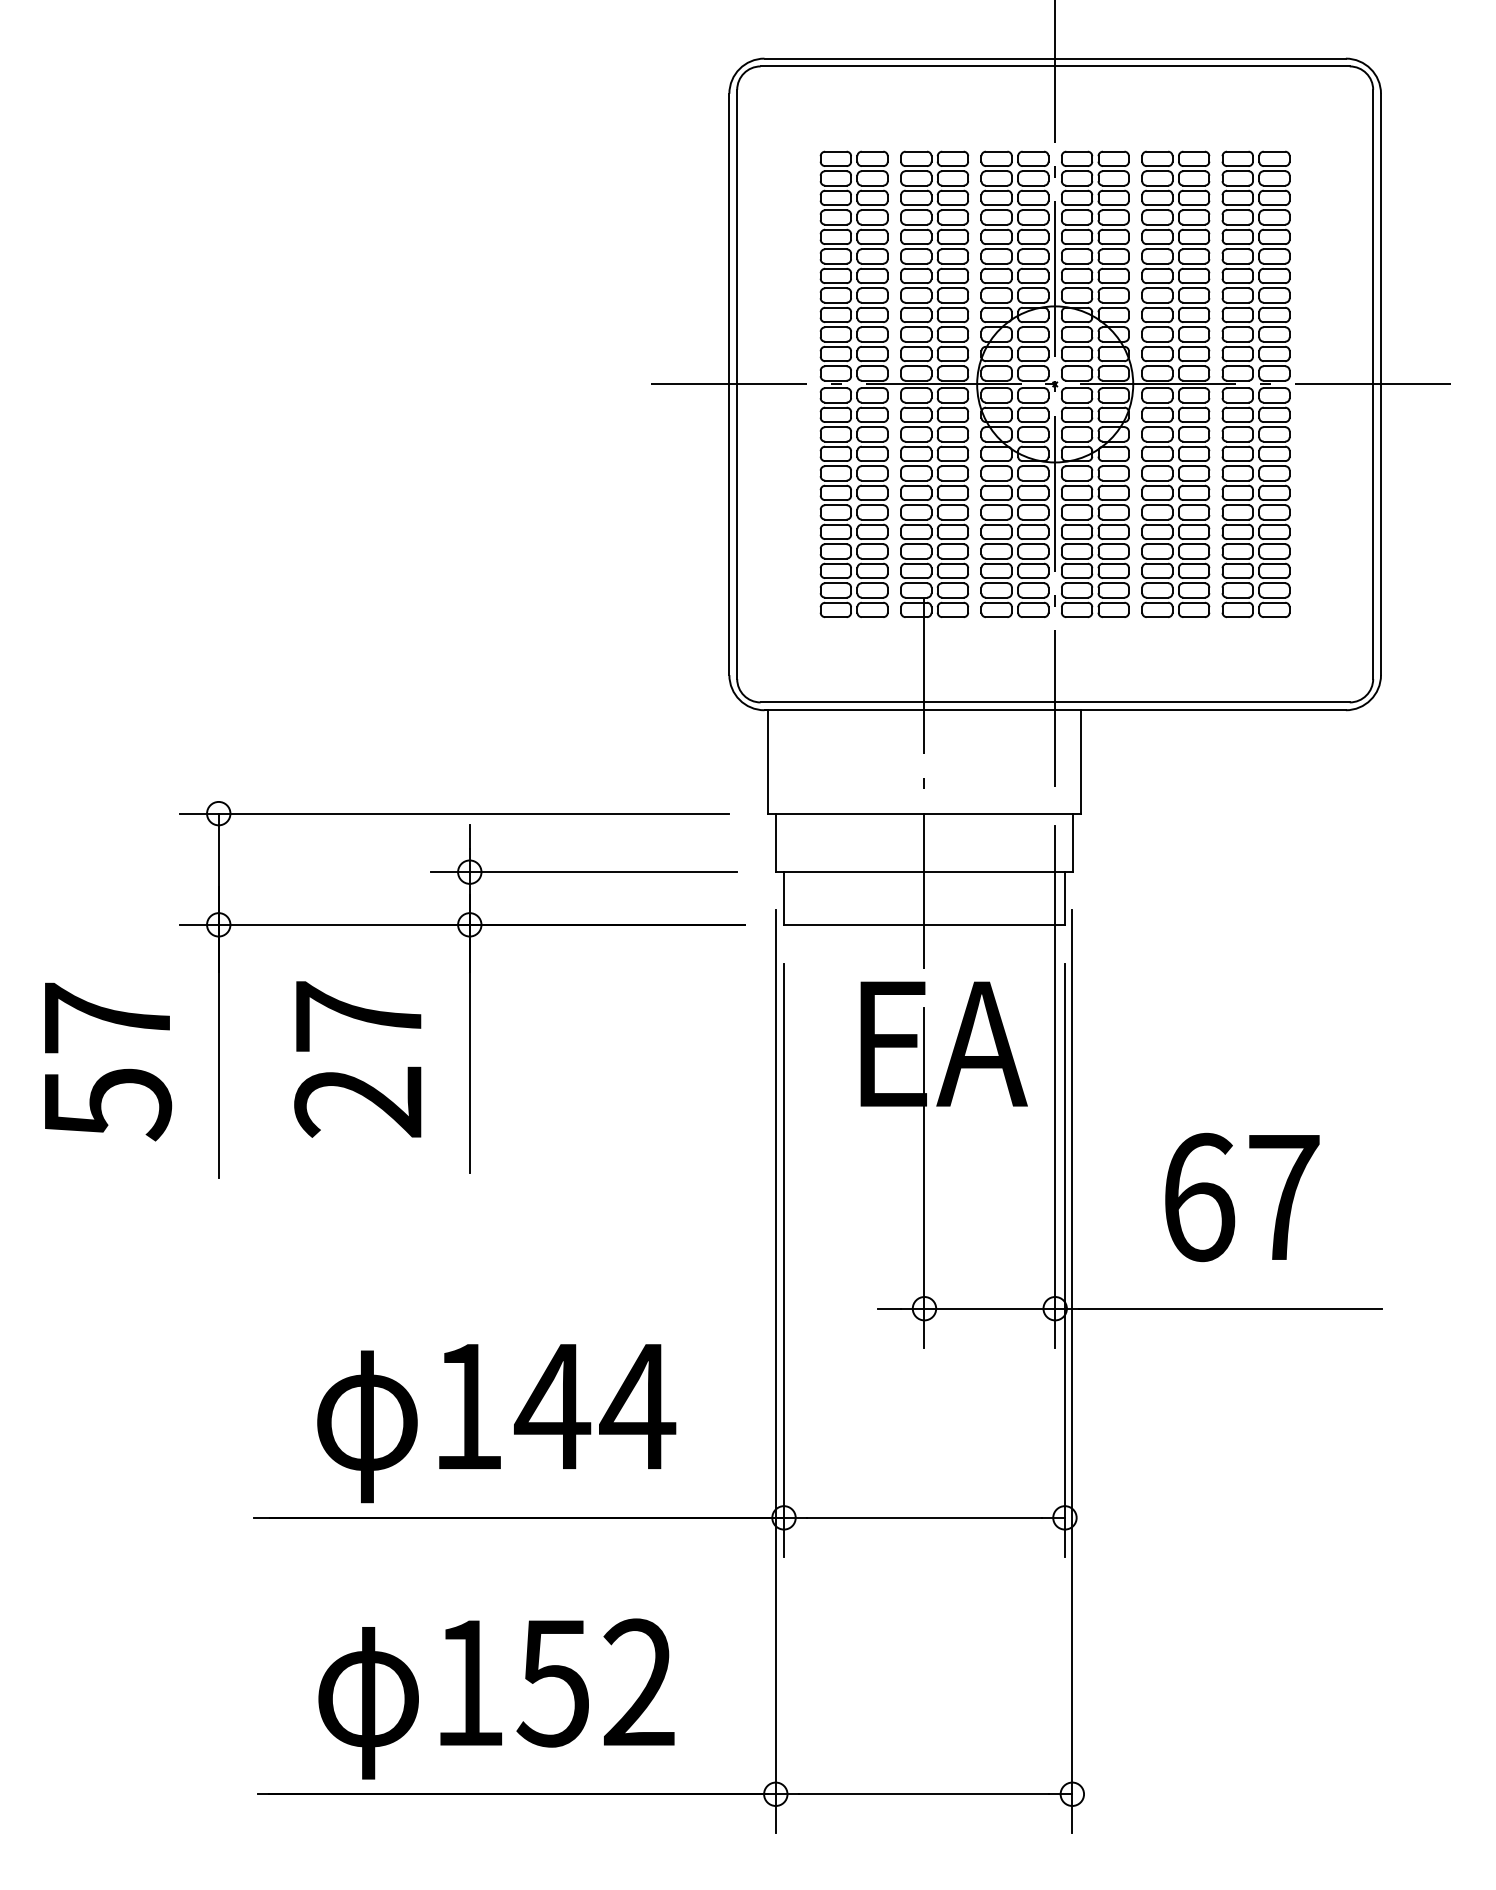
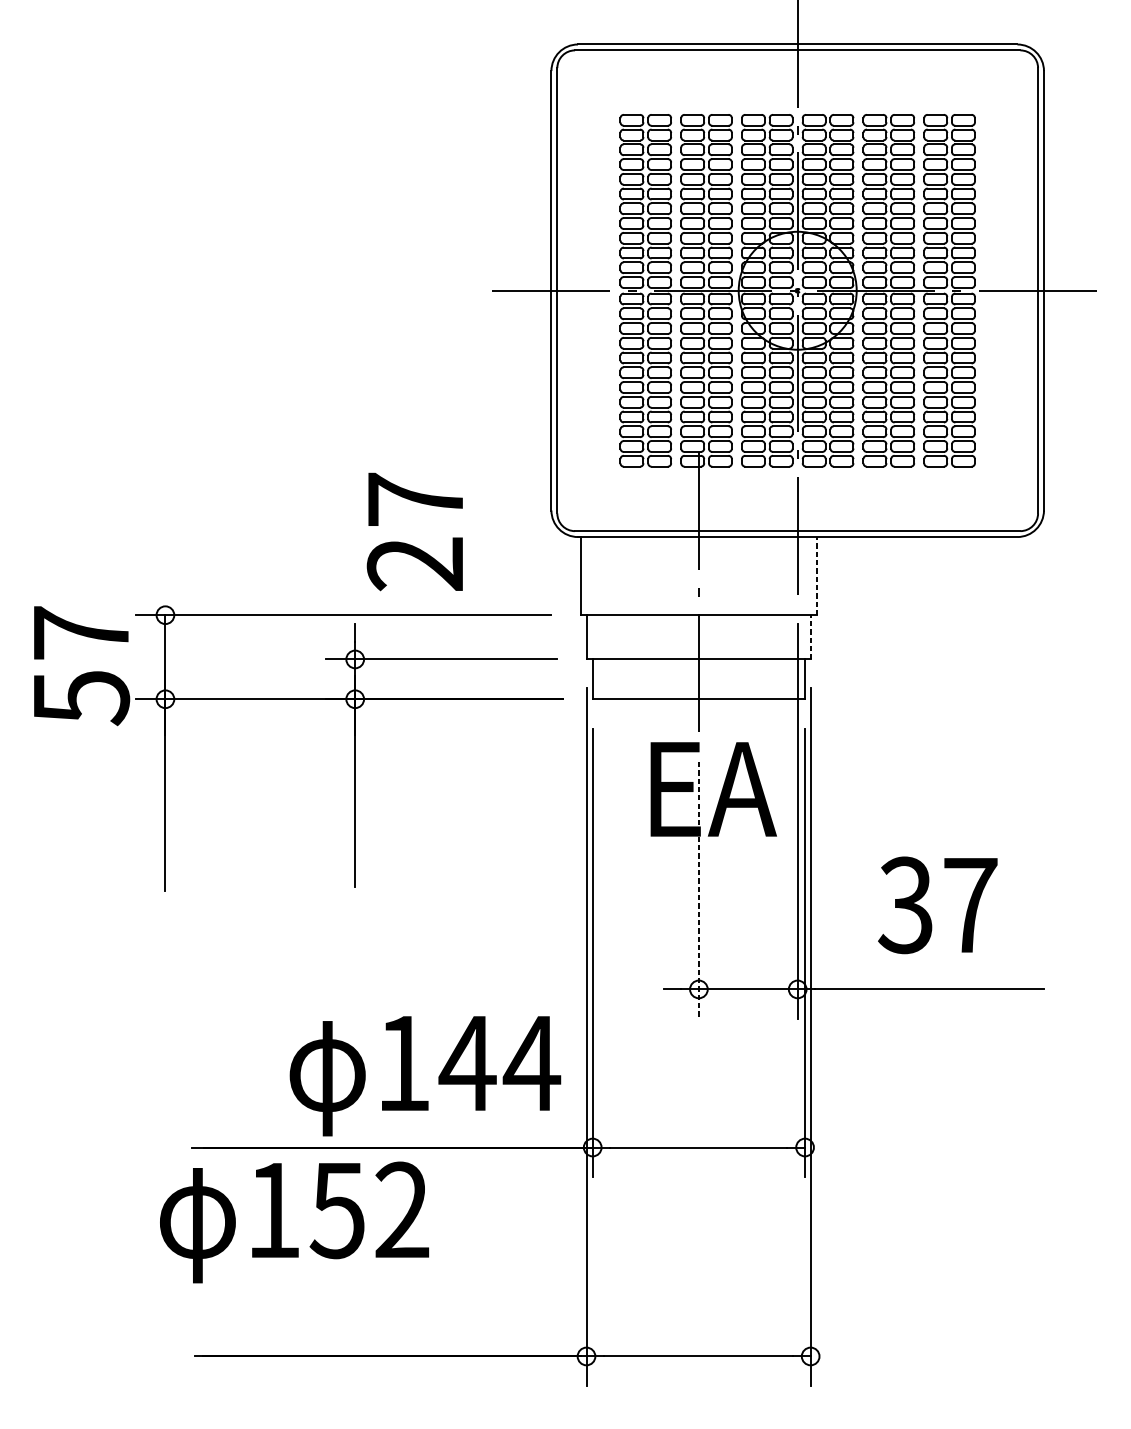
line: (1080, 761) -> (816, 575), solid -> dashed
line: (1072, 842) -> (810, 637), solid -> dashed
text: (357, 1059) -> (414, 531), moved
text: (108, 1061) -> (82, 665), moved
line: (924, 1177) -> (698, 890), solid -> dashed
text: (1198, 1197) -> (906, 905), 67 -> 37
text: (496, 1423) -> (425, 1076), moved
text: (496, 1698) -> (294, 1222), moved

